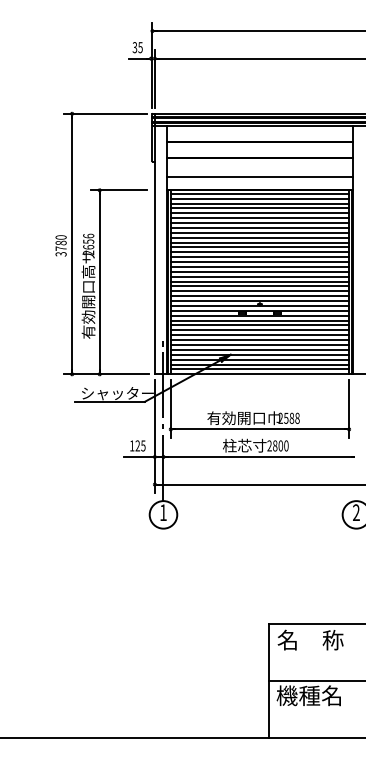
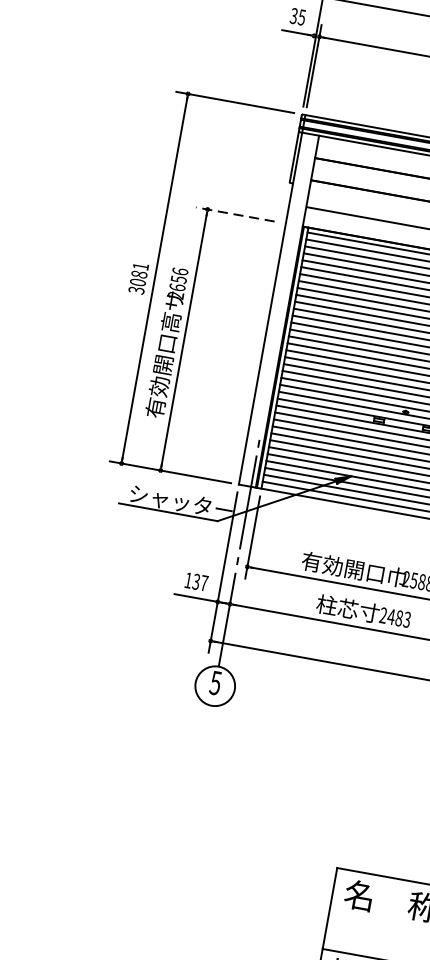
line: (119, 190) -> (235, 214), solid -> dashed
text: (60, 242) -> (138, 273), 3780 -> 3081
text: (140, 445) -> (200, 581), 125 -> 137
text: (280, 445) -> (398, 617), 2800 -> 2483
text: (163, 512) -> (215, 682), 1 -> 5

